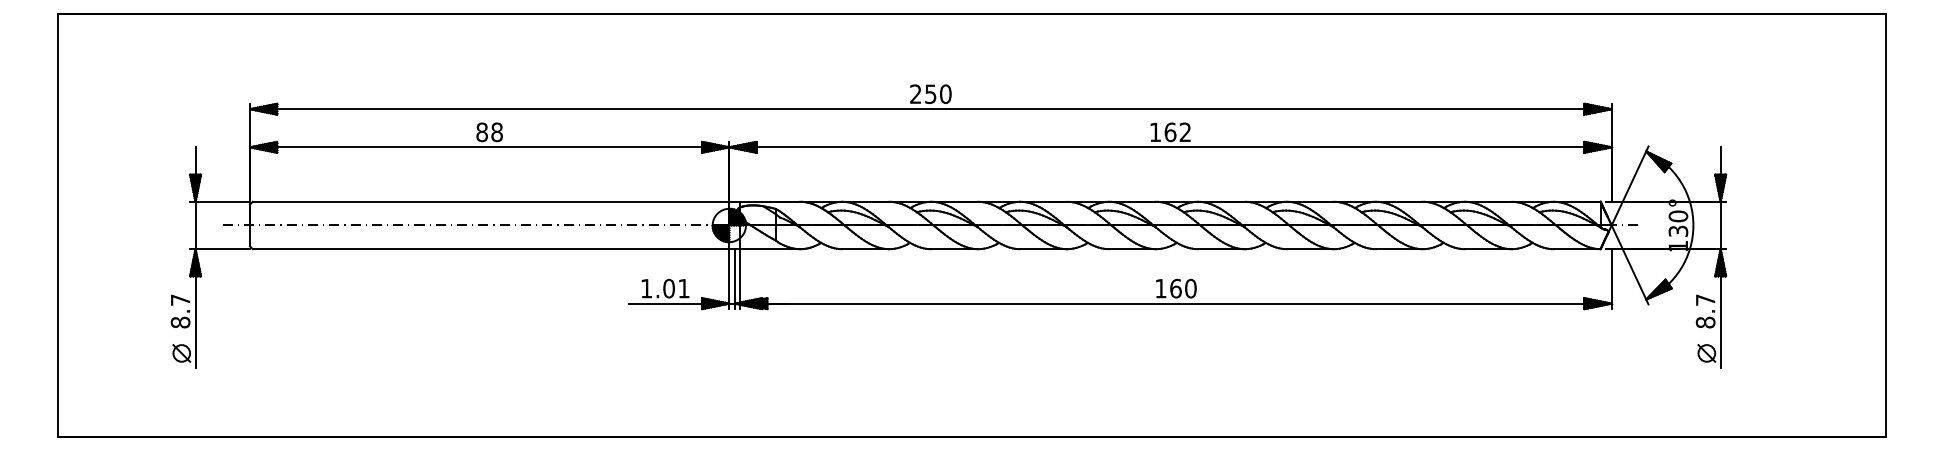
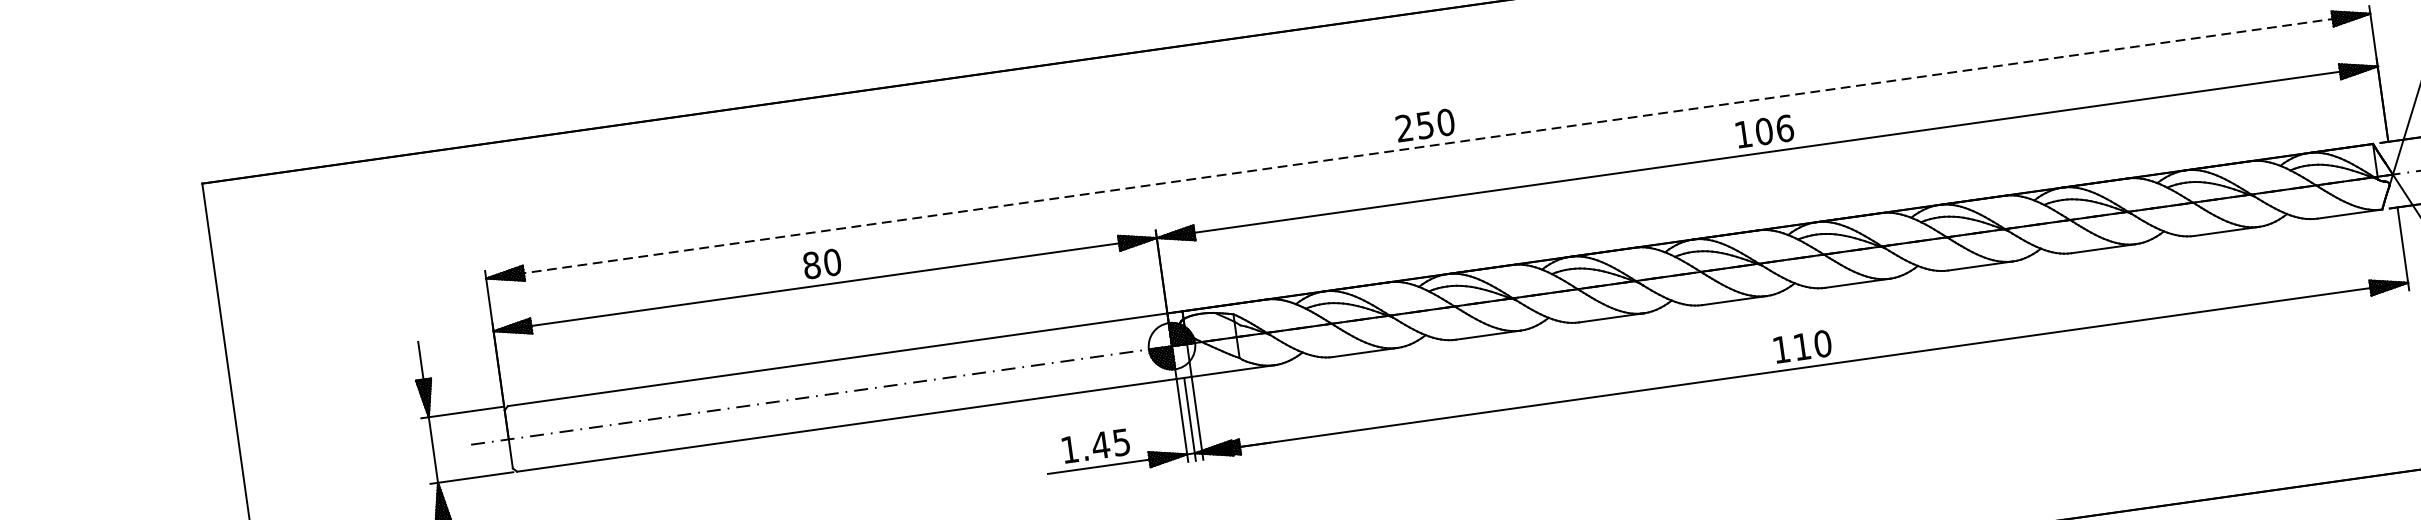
line: (930, 109) -> (1427, 146), solid -> dashed
text: (496, 131) -> (831, 261), 88 -> 80
text: (1177, 132) -> (1774, 130), 162 -> 106
text: (675, 288) -> (1109, 443), 1.01 -> 1.45
text: (1175, 288) -> (1801, 346), 160 -> 110

